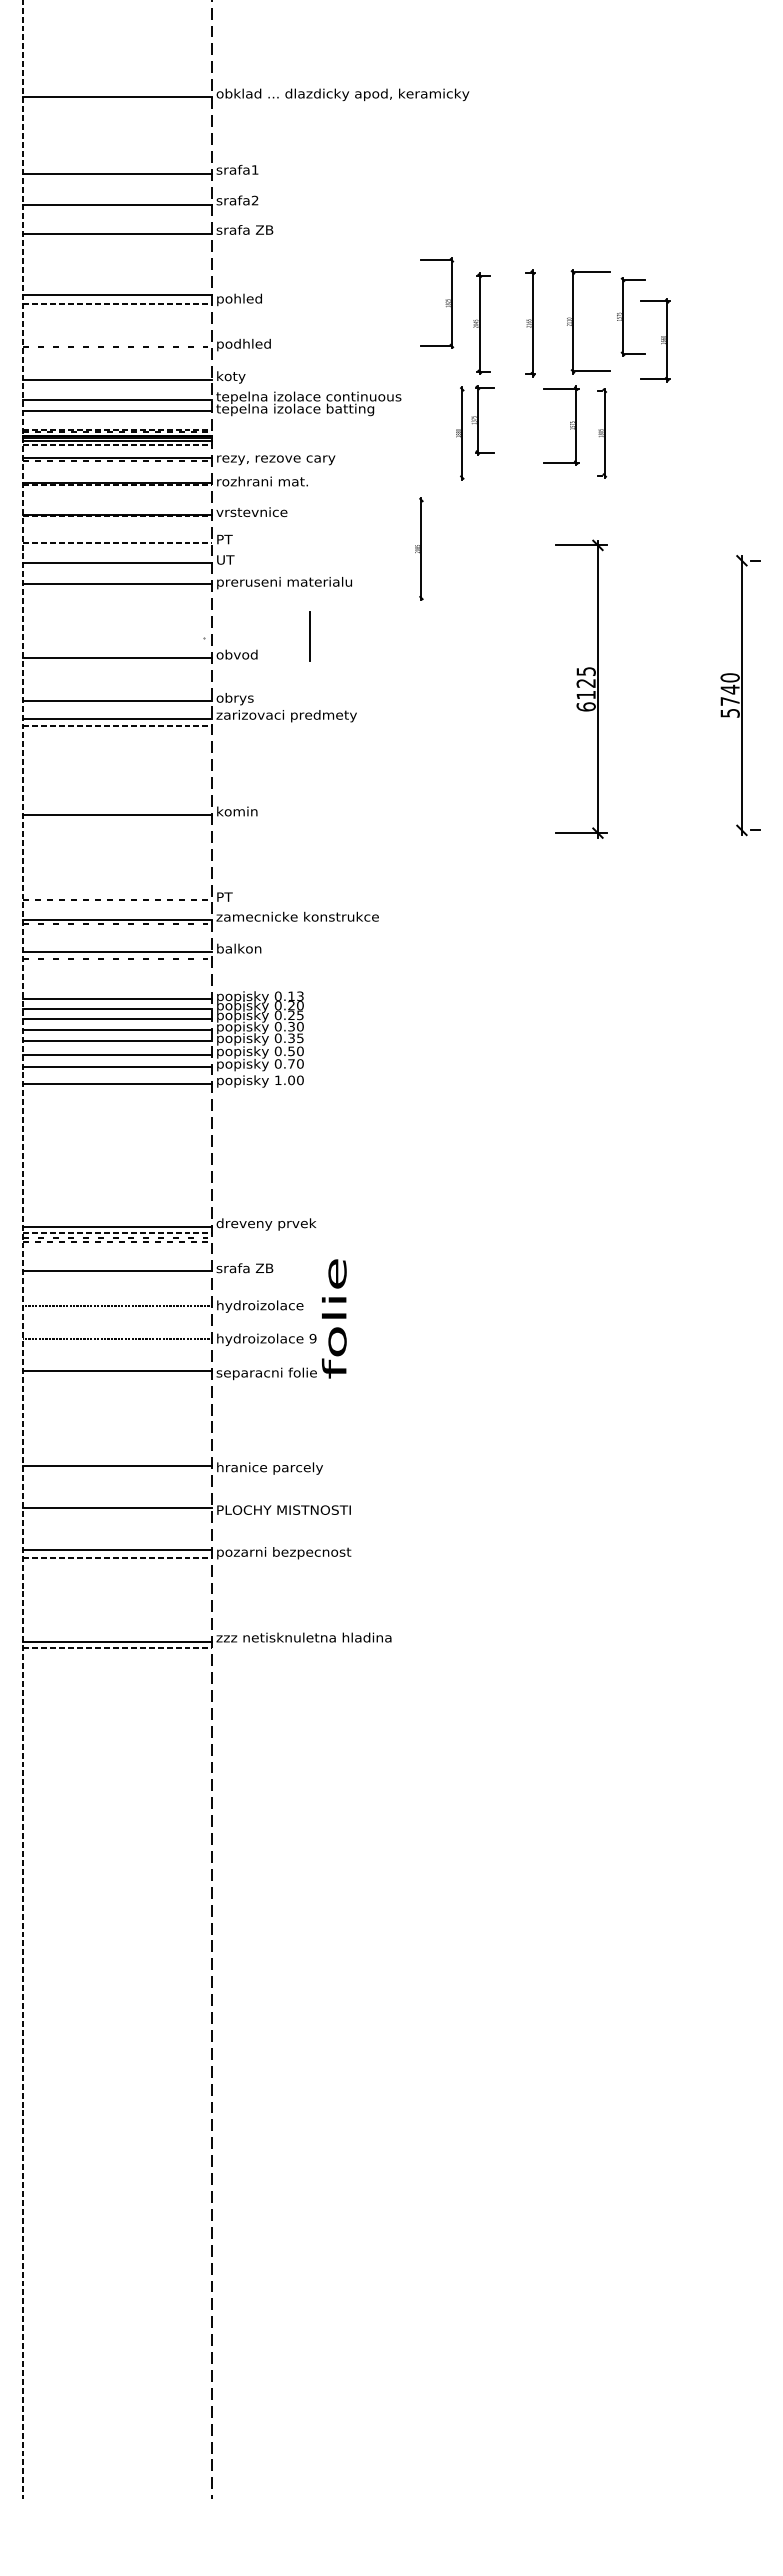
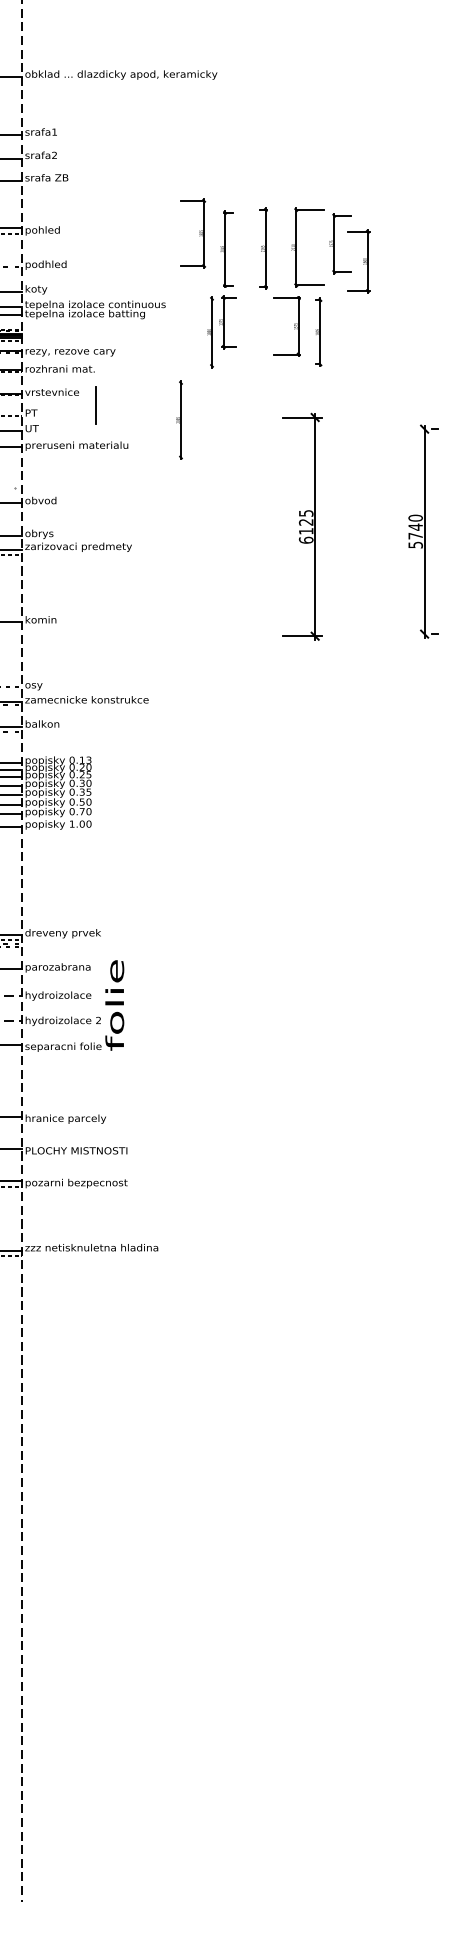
line: (309, 636) -> (95, 405), moved
text: (227, 898) -> (33, 685), PT -> osy
text: (259, 1269) -> (57, 967), srafa ZB -> parozabrana
text: (312, 1338) -> (98, 1020), 9 -> 2

